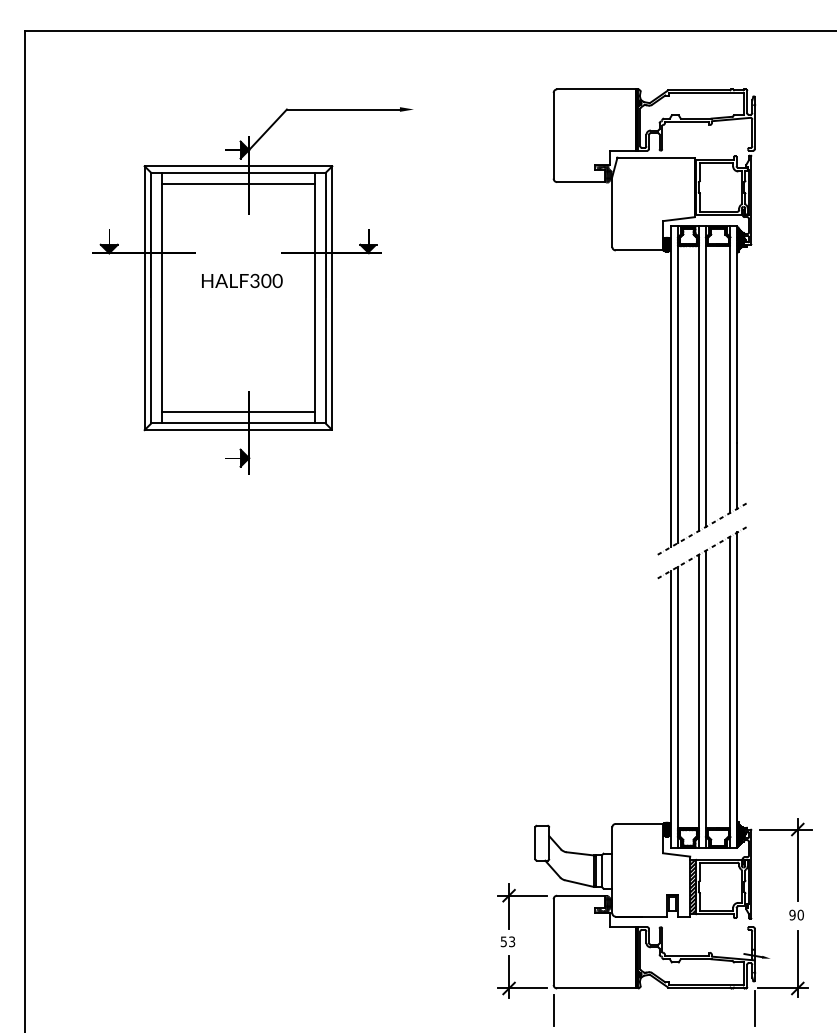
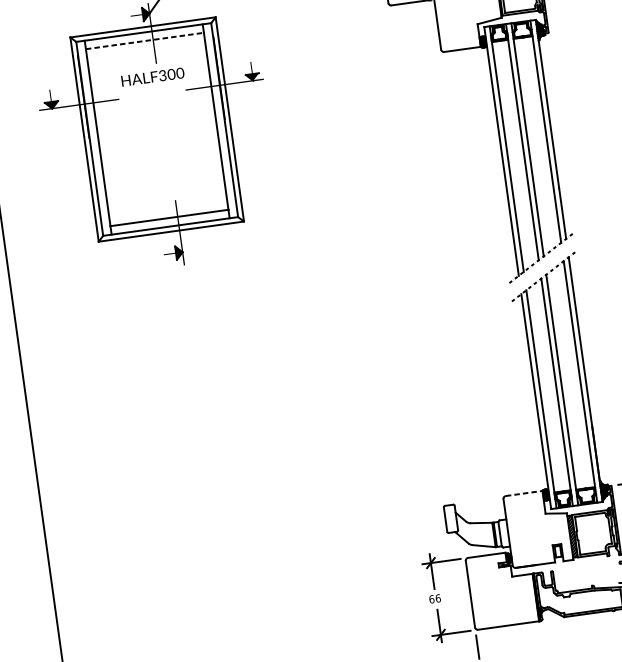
line: (238, 183) -> (144, 40), solid -> dashed
text: (242, 280) -> (153, 76), moved
line: (639, 823) -> (524, 493), solid -> dashed
text: (507, 941) -> (434, 598), 53 -> 66

